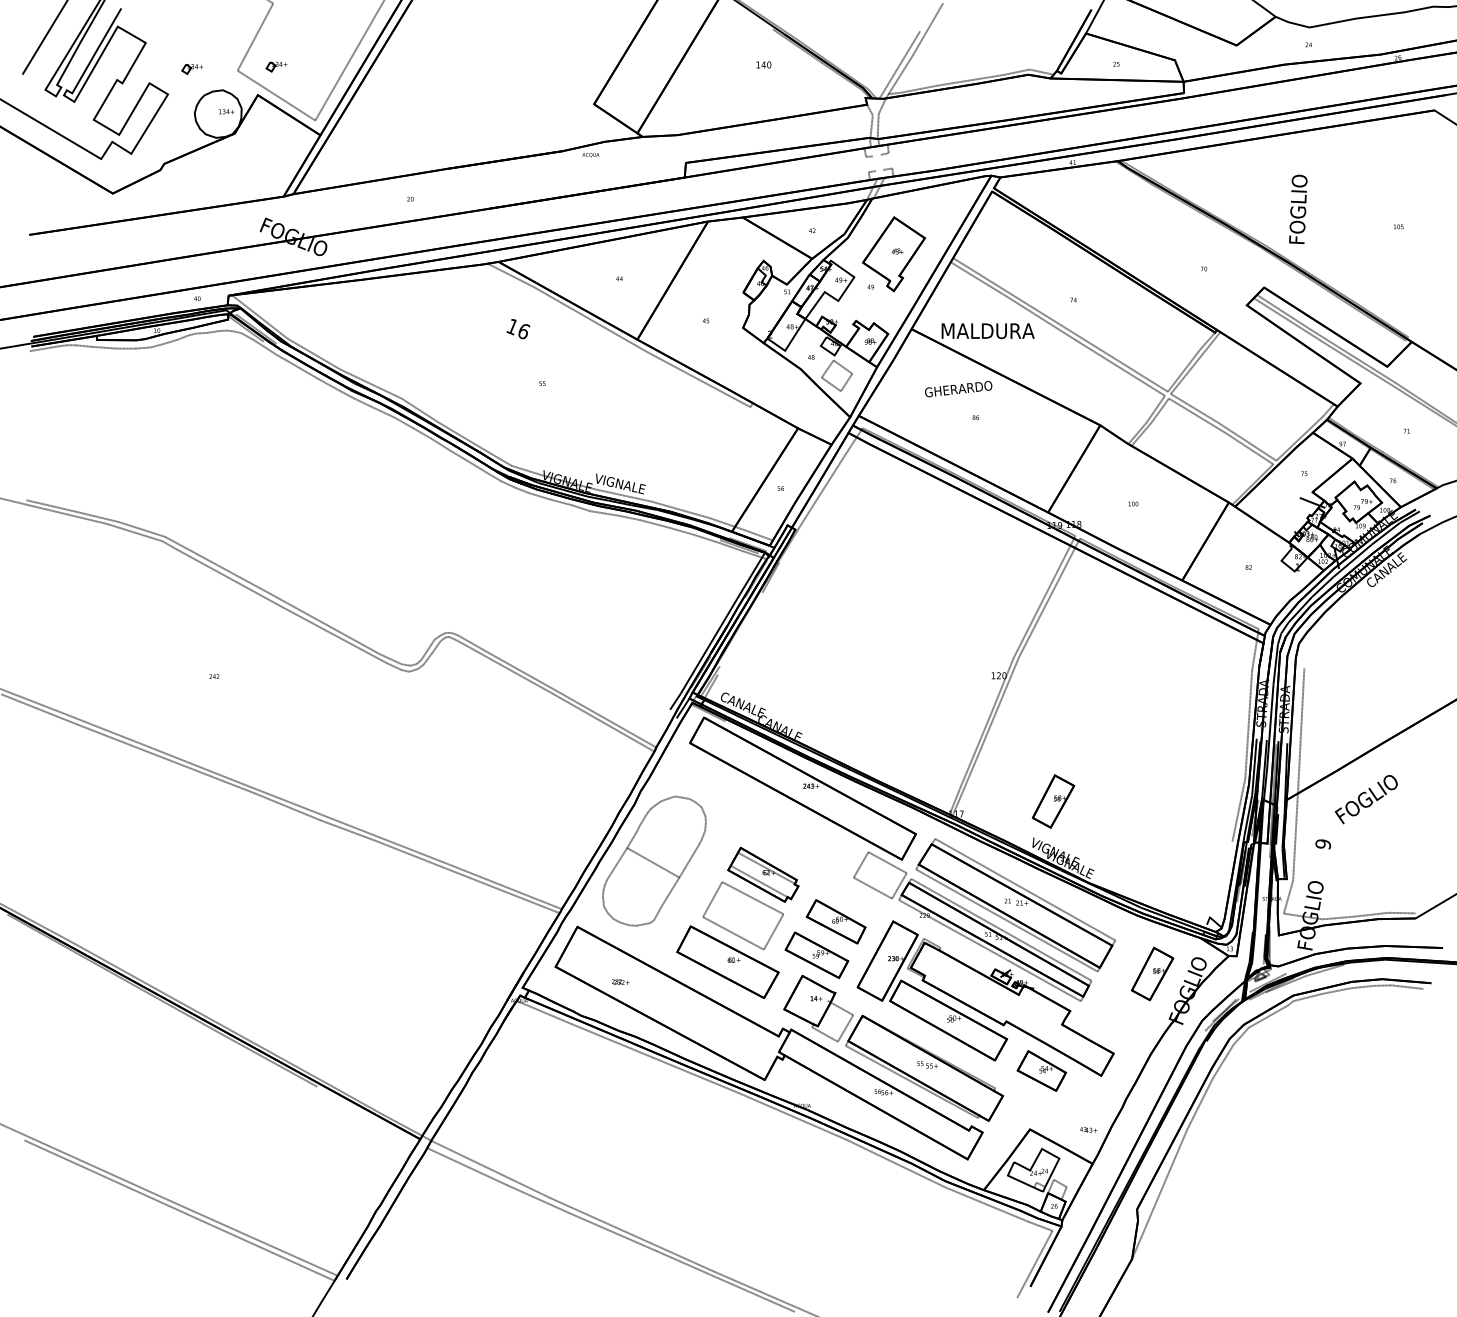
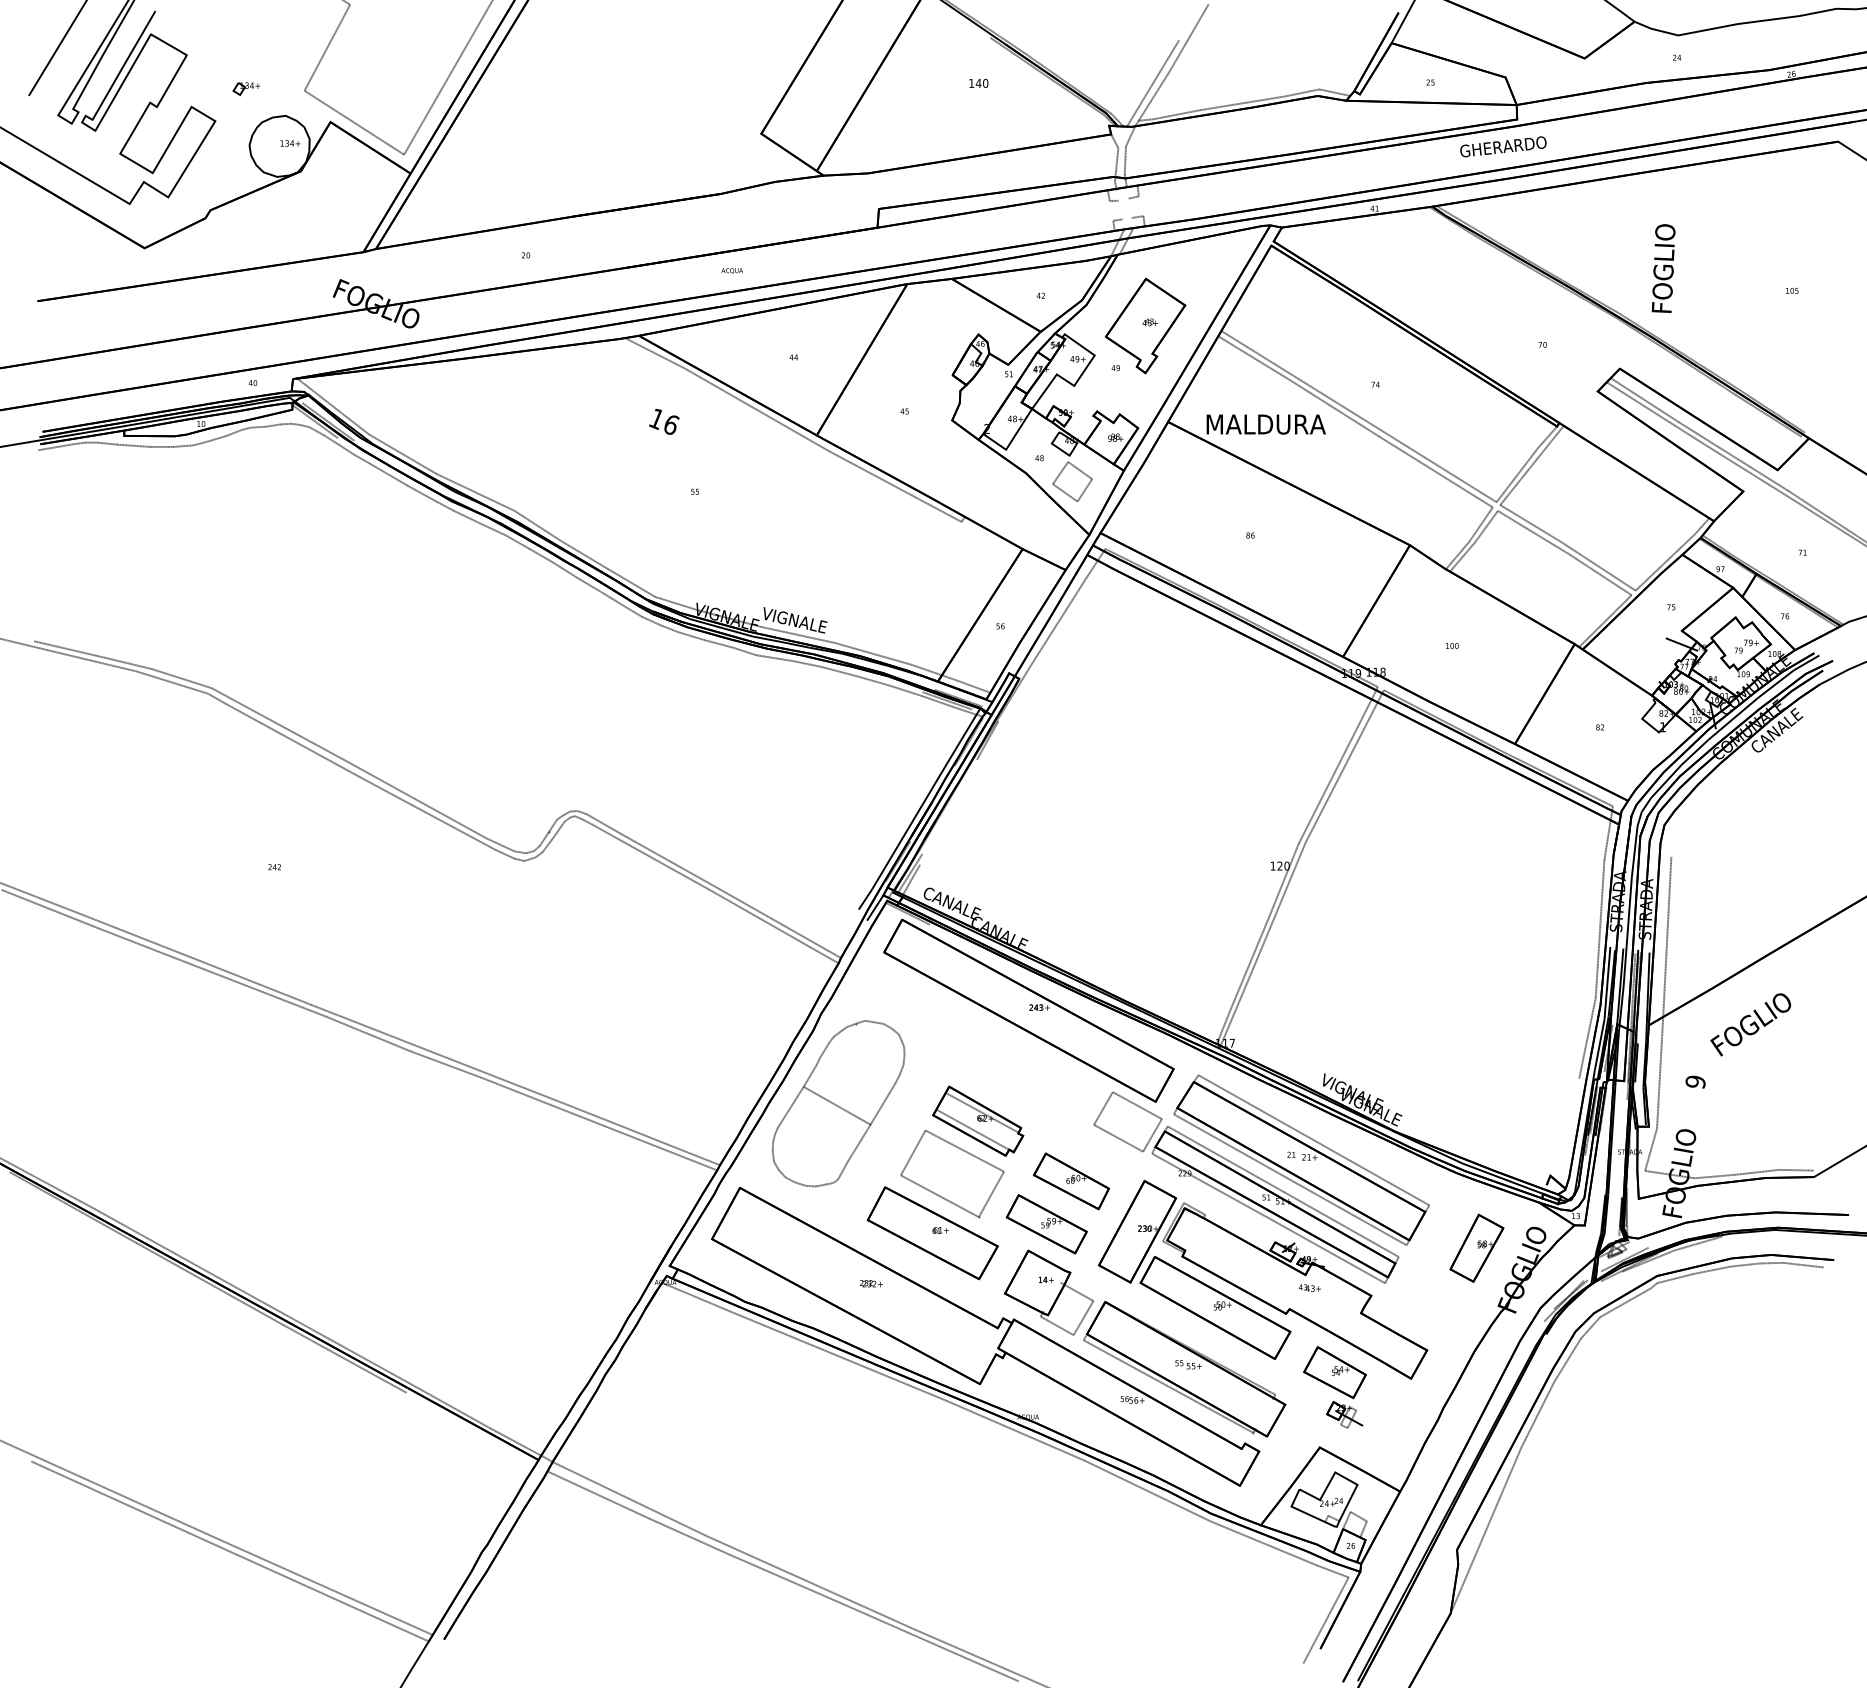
part: (276, 67) -> (354, 86), removed
text: (590, 154) -> (731, 270), moved
text: (958, 388) -> (1503, 146), moved
part: (1053, 800) -> (1349, 1026), removed
text: (620, 981) -> (871, 1283), moved
part: (1049, 1103) -> (1344, 1414), added
text: (1088, 1129) -> (1309, 1287), moved

